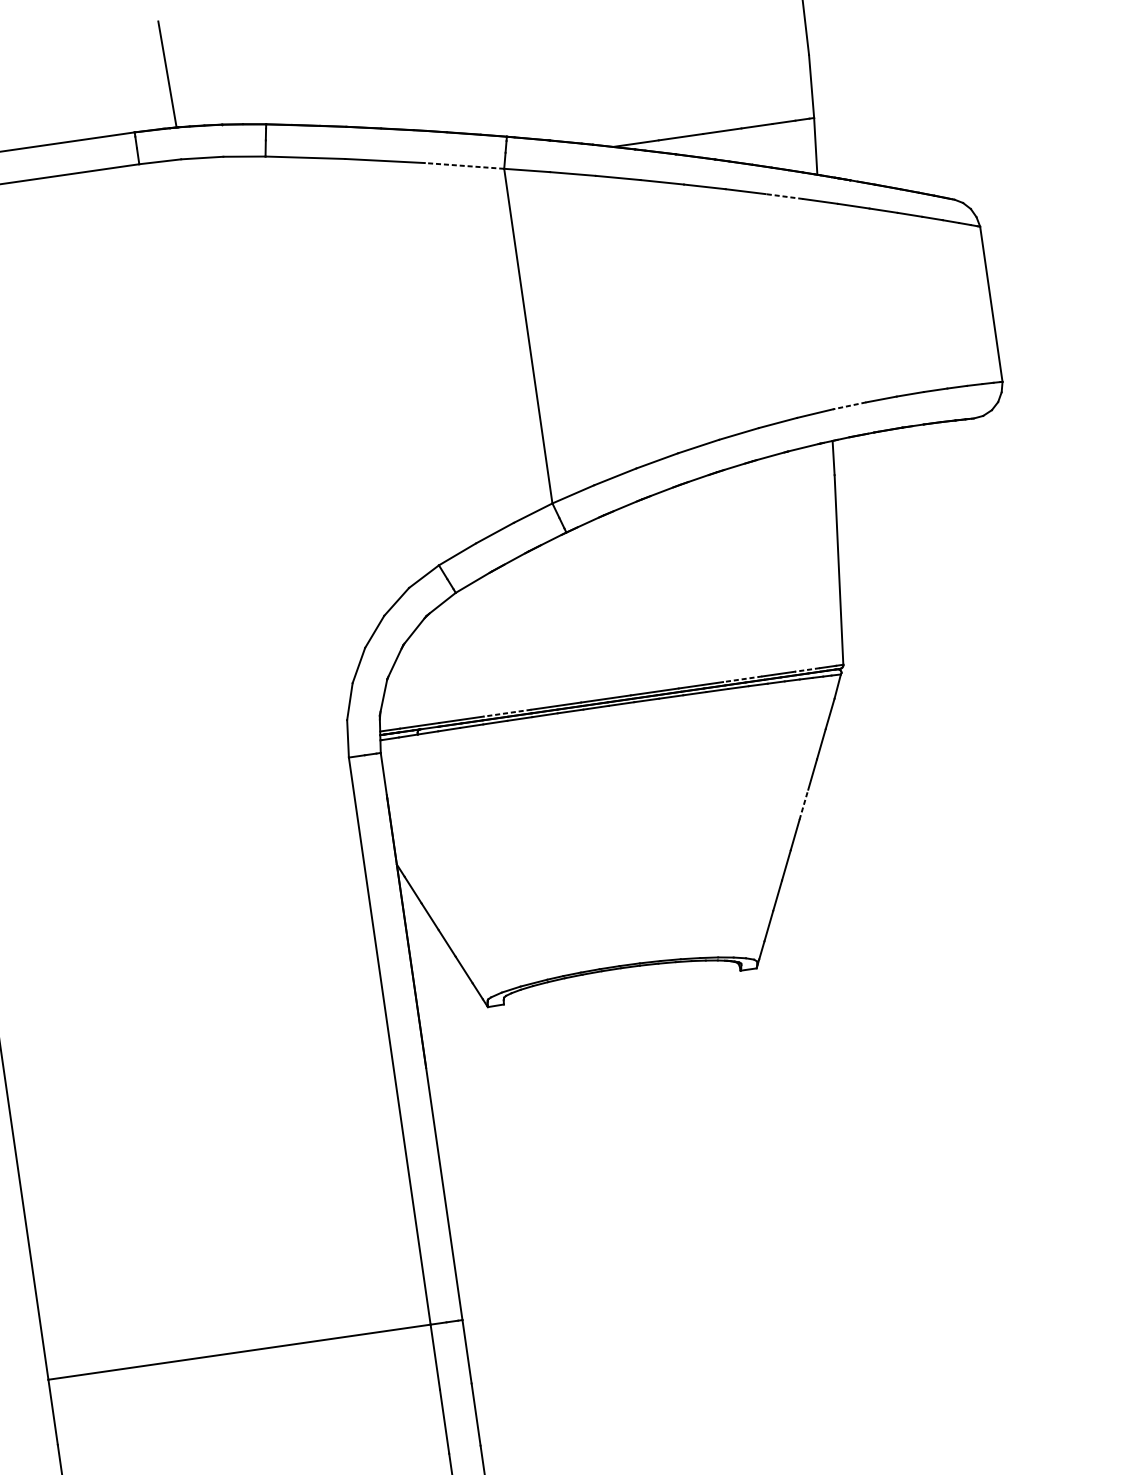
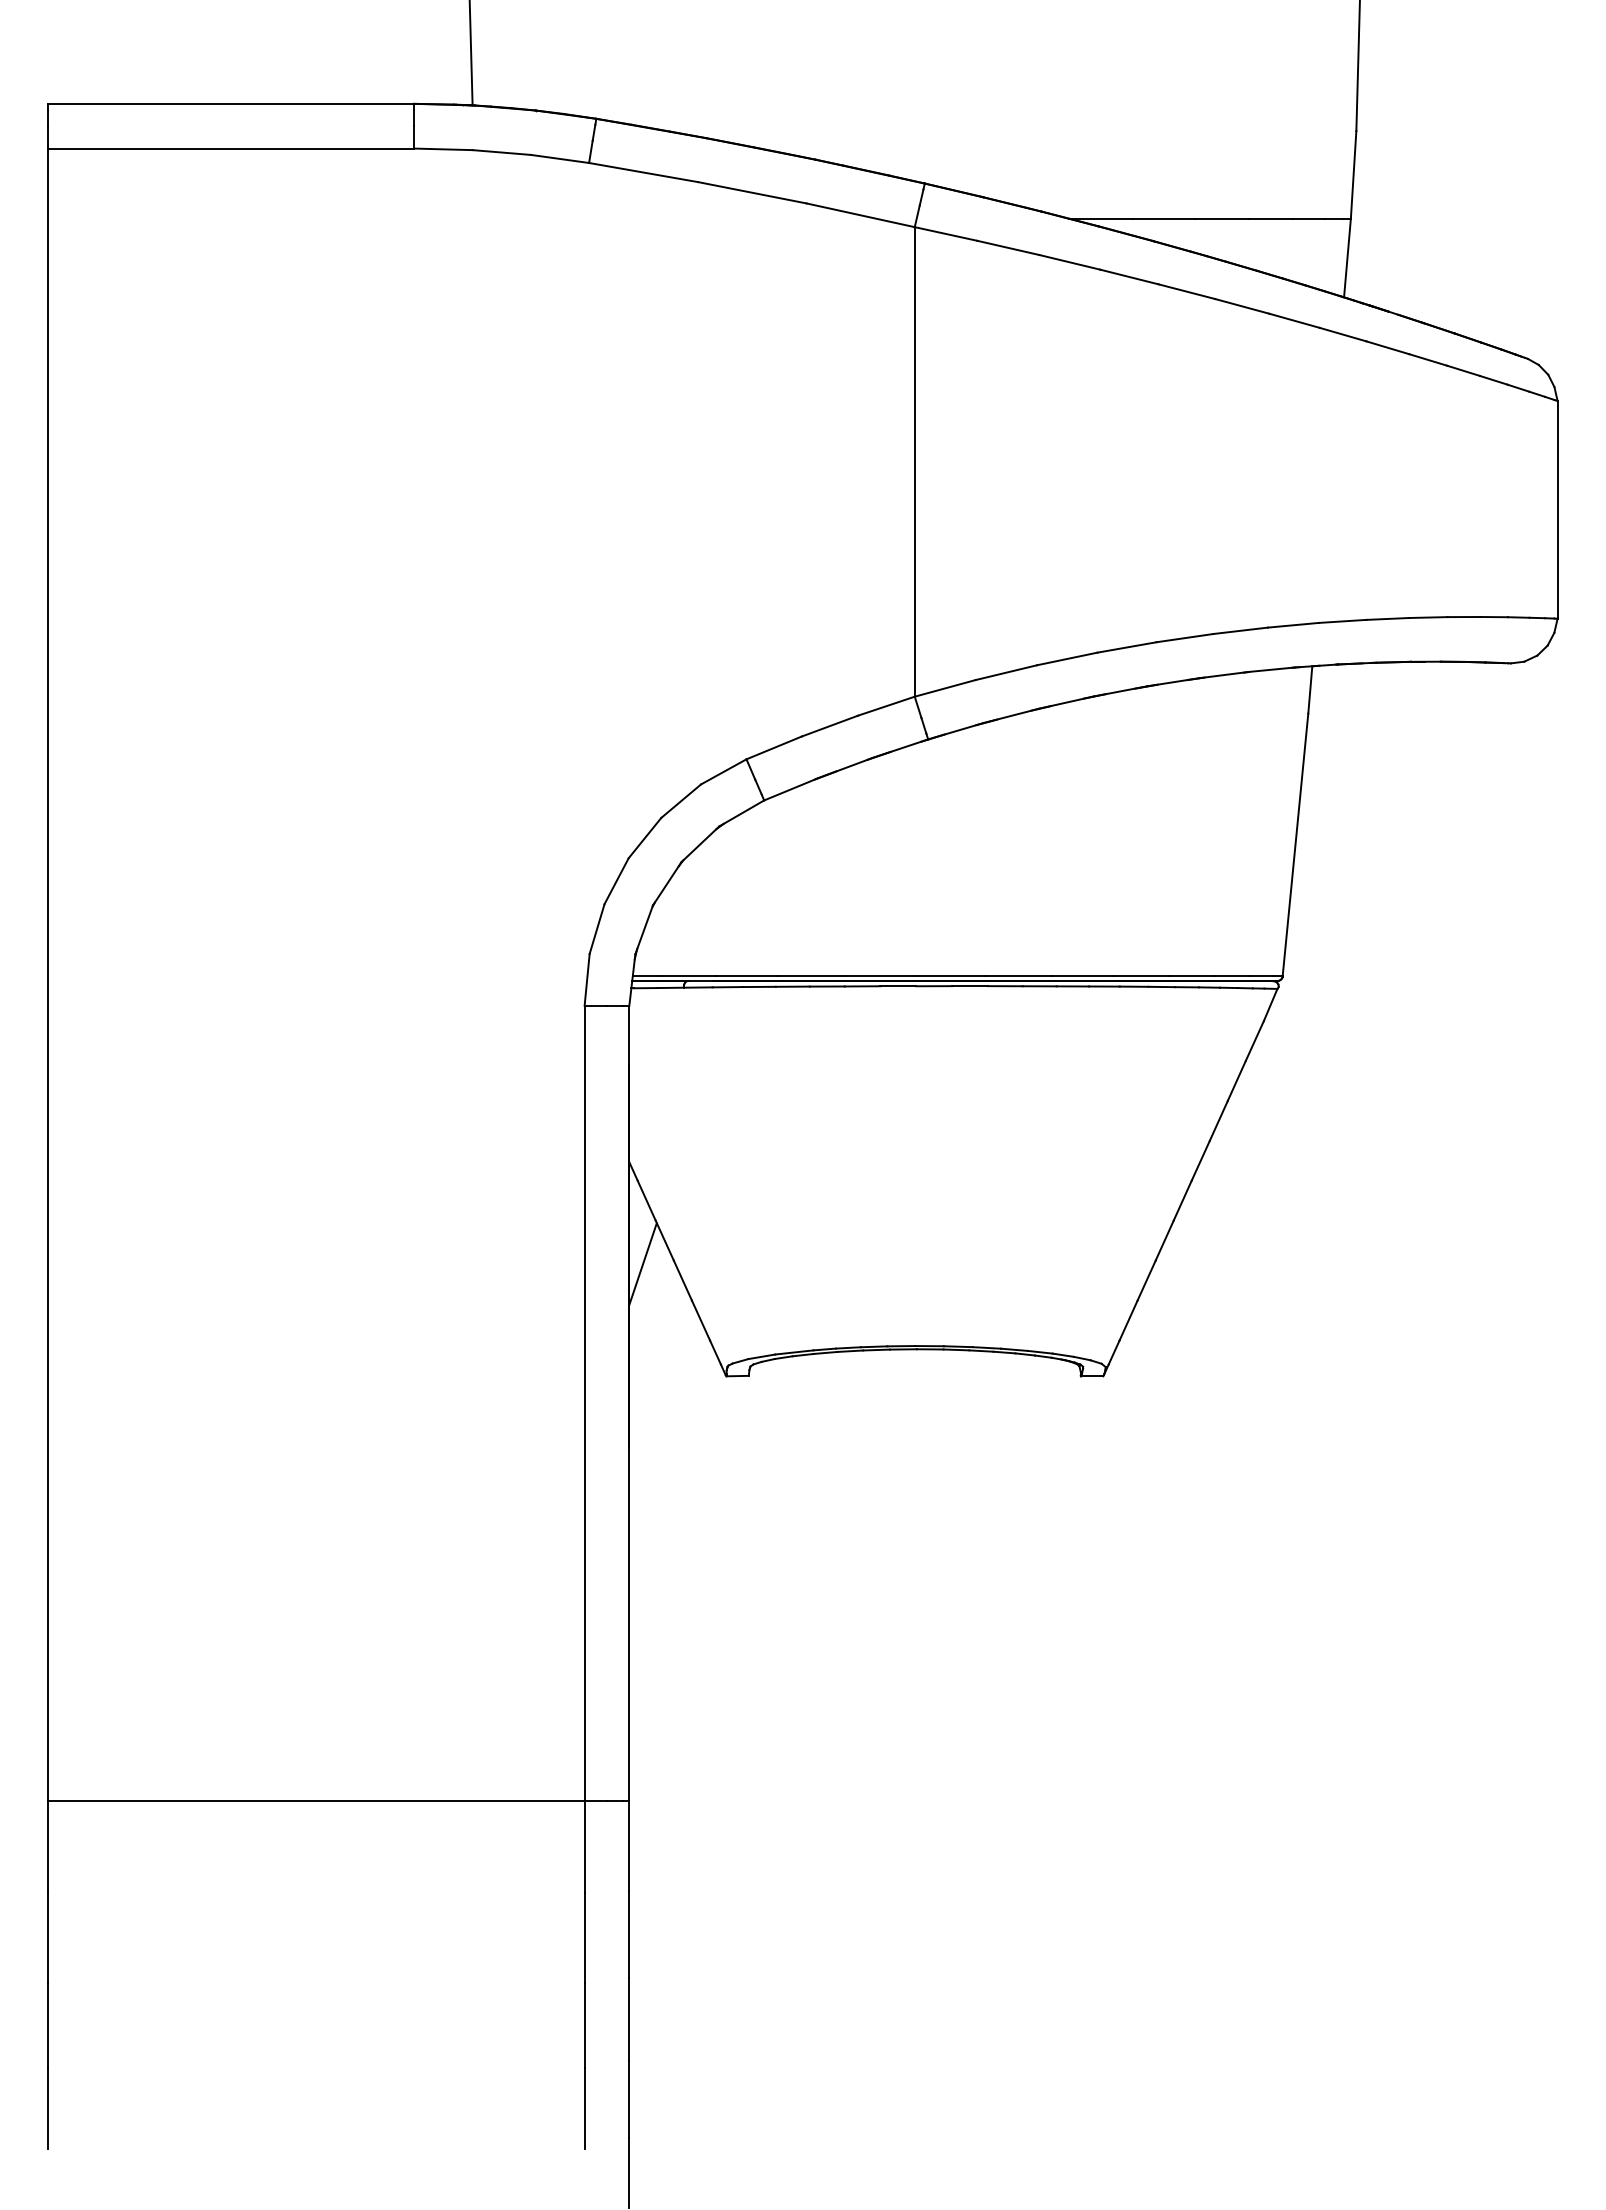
line: (464, 166) -> (860, 215), dashed -> solid
line: (784, 196) -> (1294, 320), dashed -> solid
line: (849, 405) -> (1342, 621), dashed -> solid
line: (806, 670) -> (1231, 976), dashed -> solid
line: (742, 679) -> (1141, 976), dashed -> solid
line: (507, 713) -> (811, 976), dashed -> solid
line: (803, 804) -> (1200, 1160), dashed -> solid
line: (416, 935) -> (642, 1263), added

